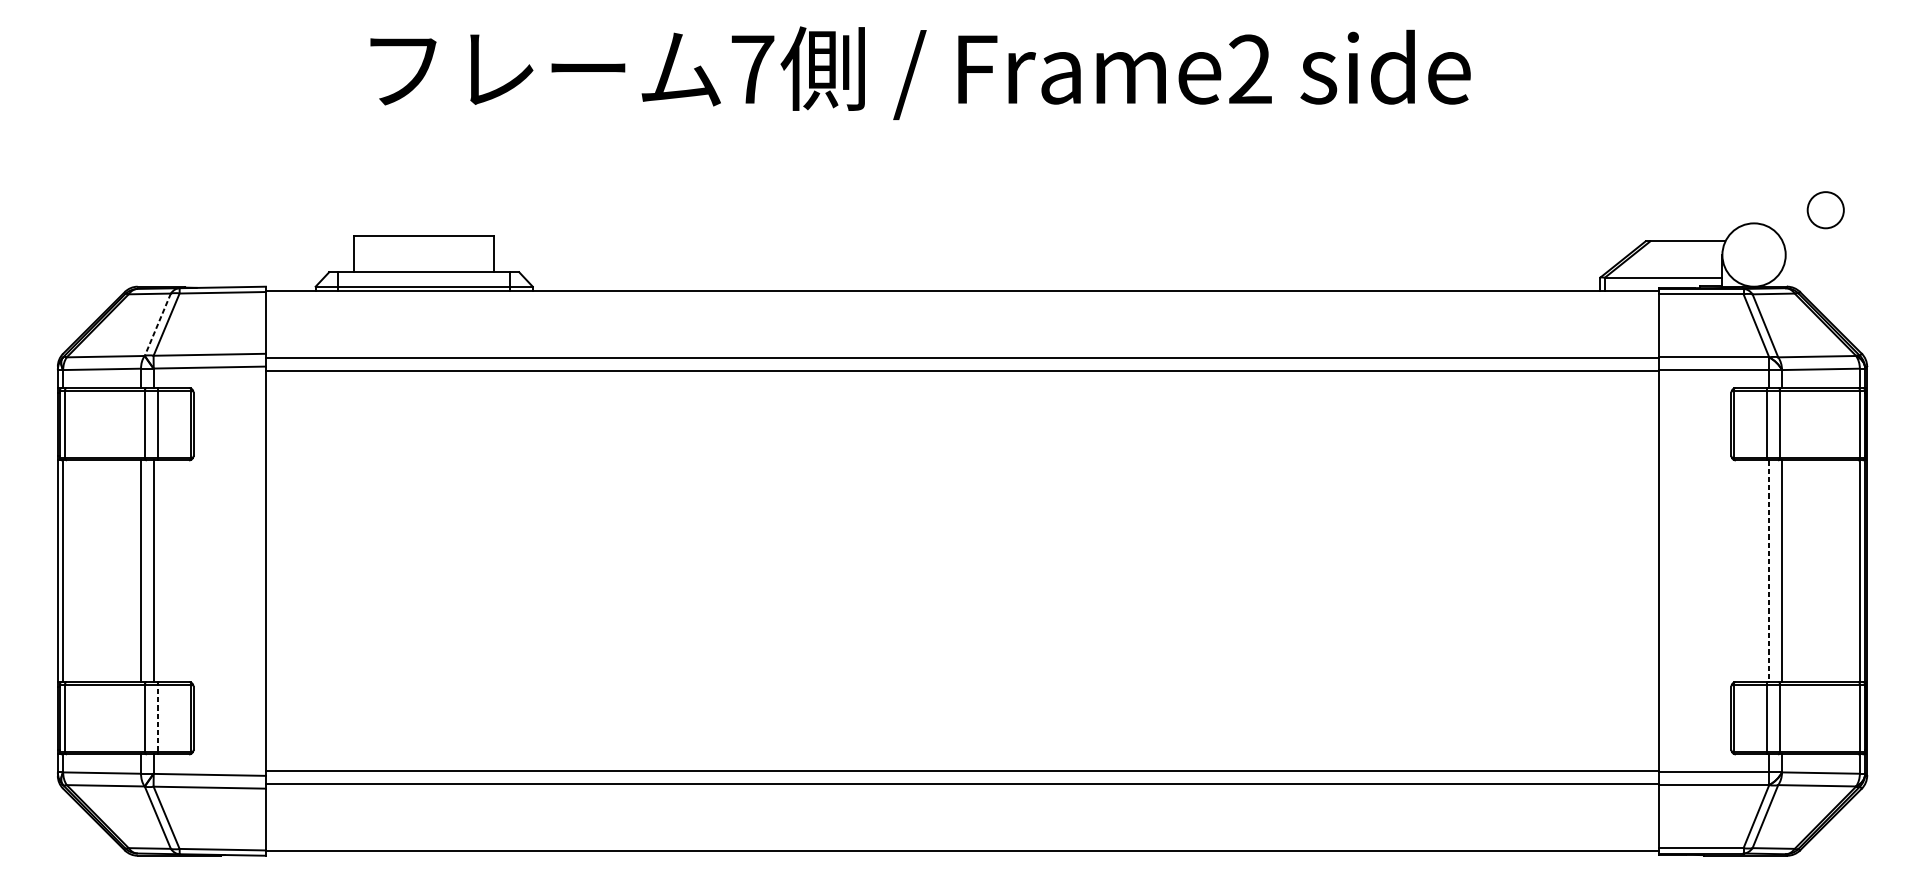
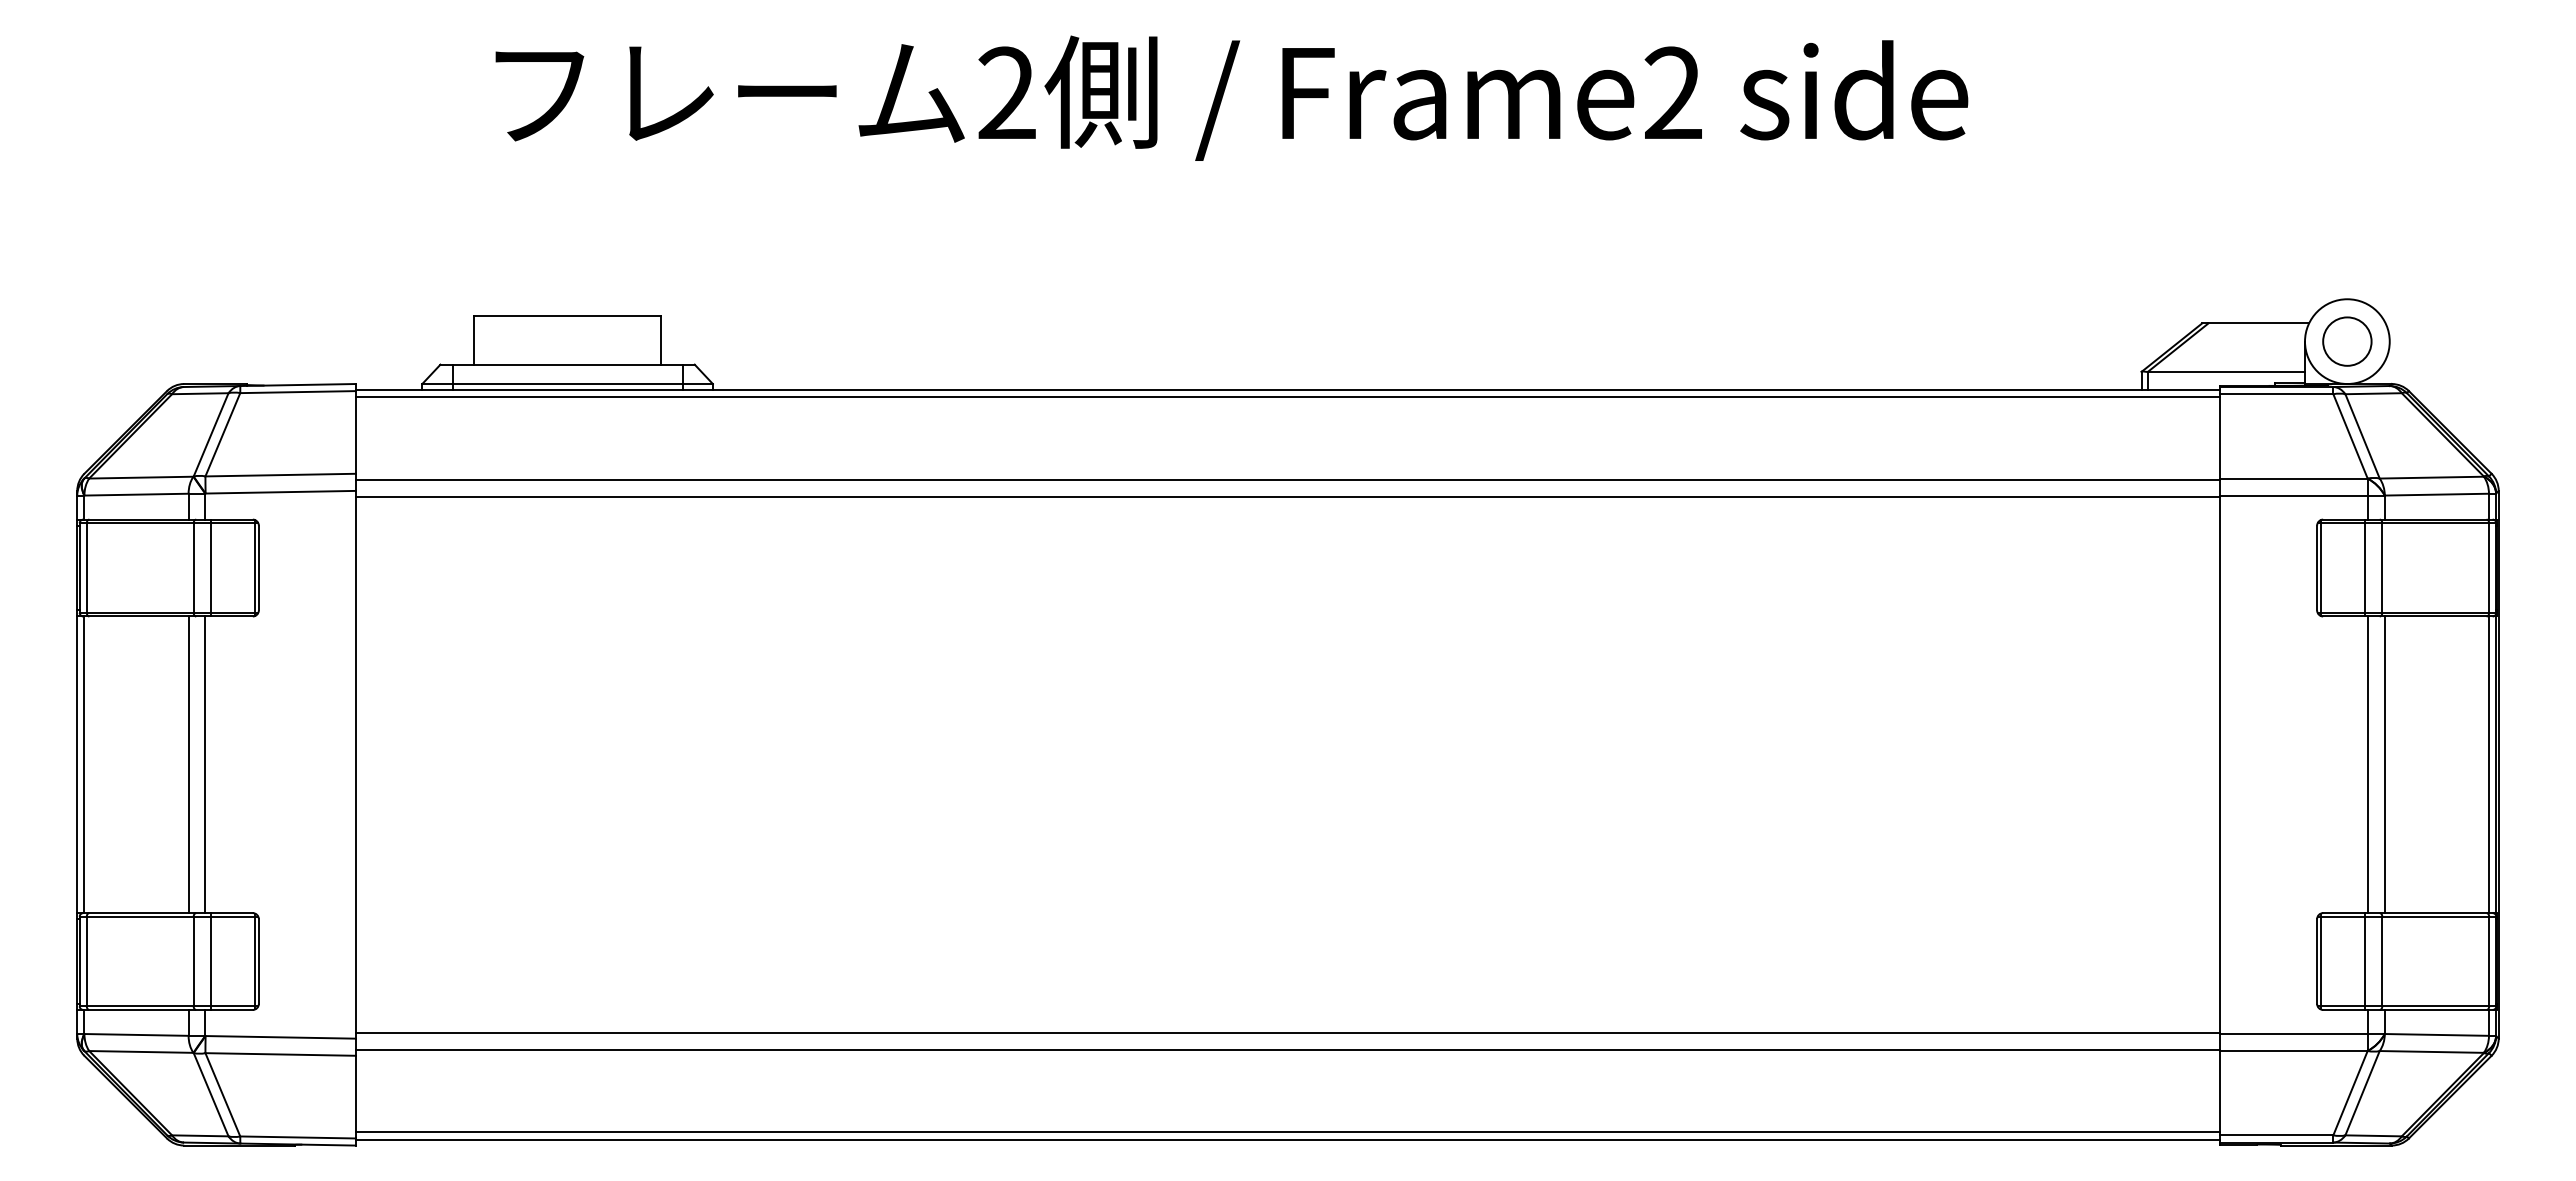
text: (752, 68) -> (1007, 92), 7 -> 2
circle: (1825, 210) -> (2347, 341), moved
line: (962, 296) -> (1287, 397), added
line: (157, 325) -> (210, 435), dashed -> solid
line: (1769, 571) -> (2367, 765), dashed -> solid
line: (157, 718) -> (210, 961), dashed -> solid
line: (962, 845) -> (1287, 1132), added

